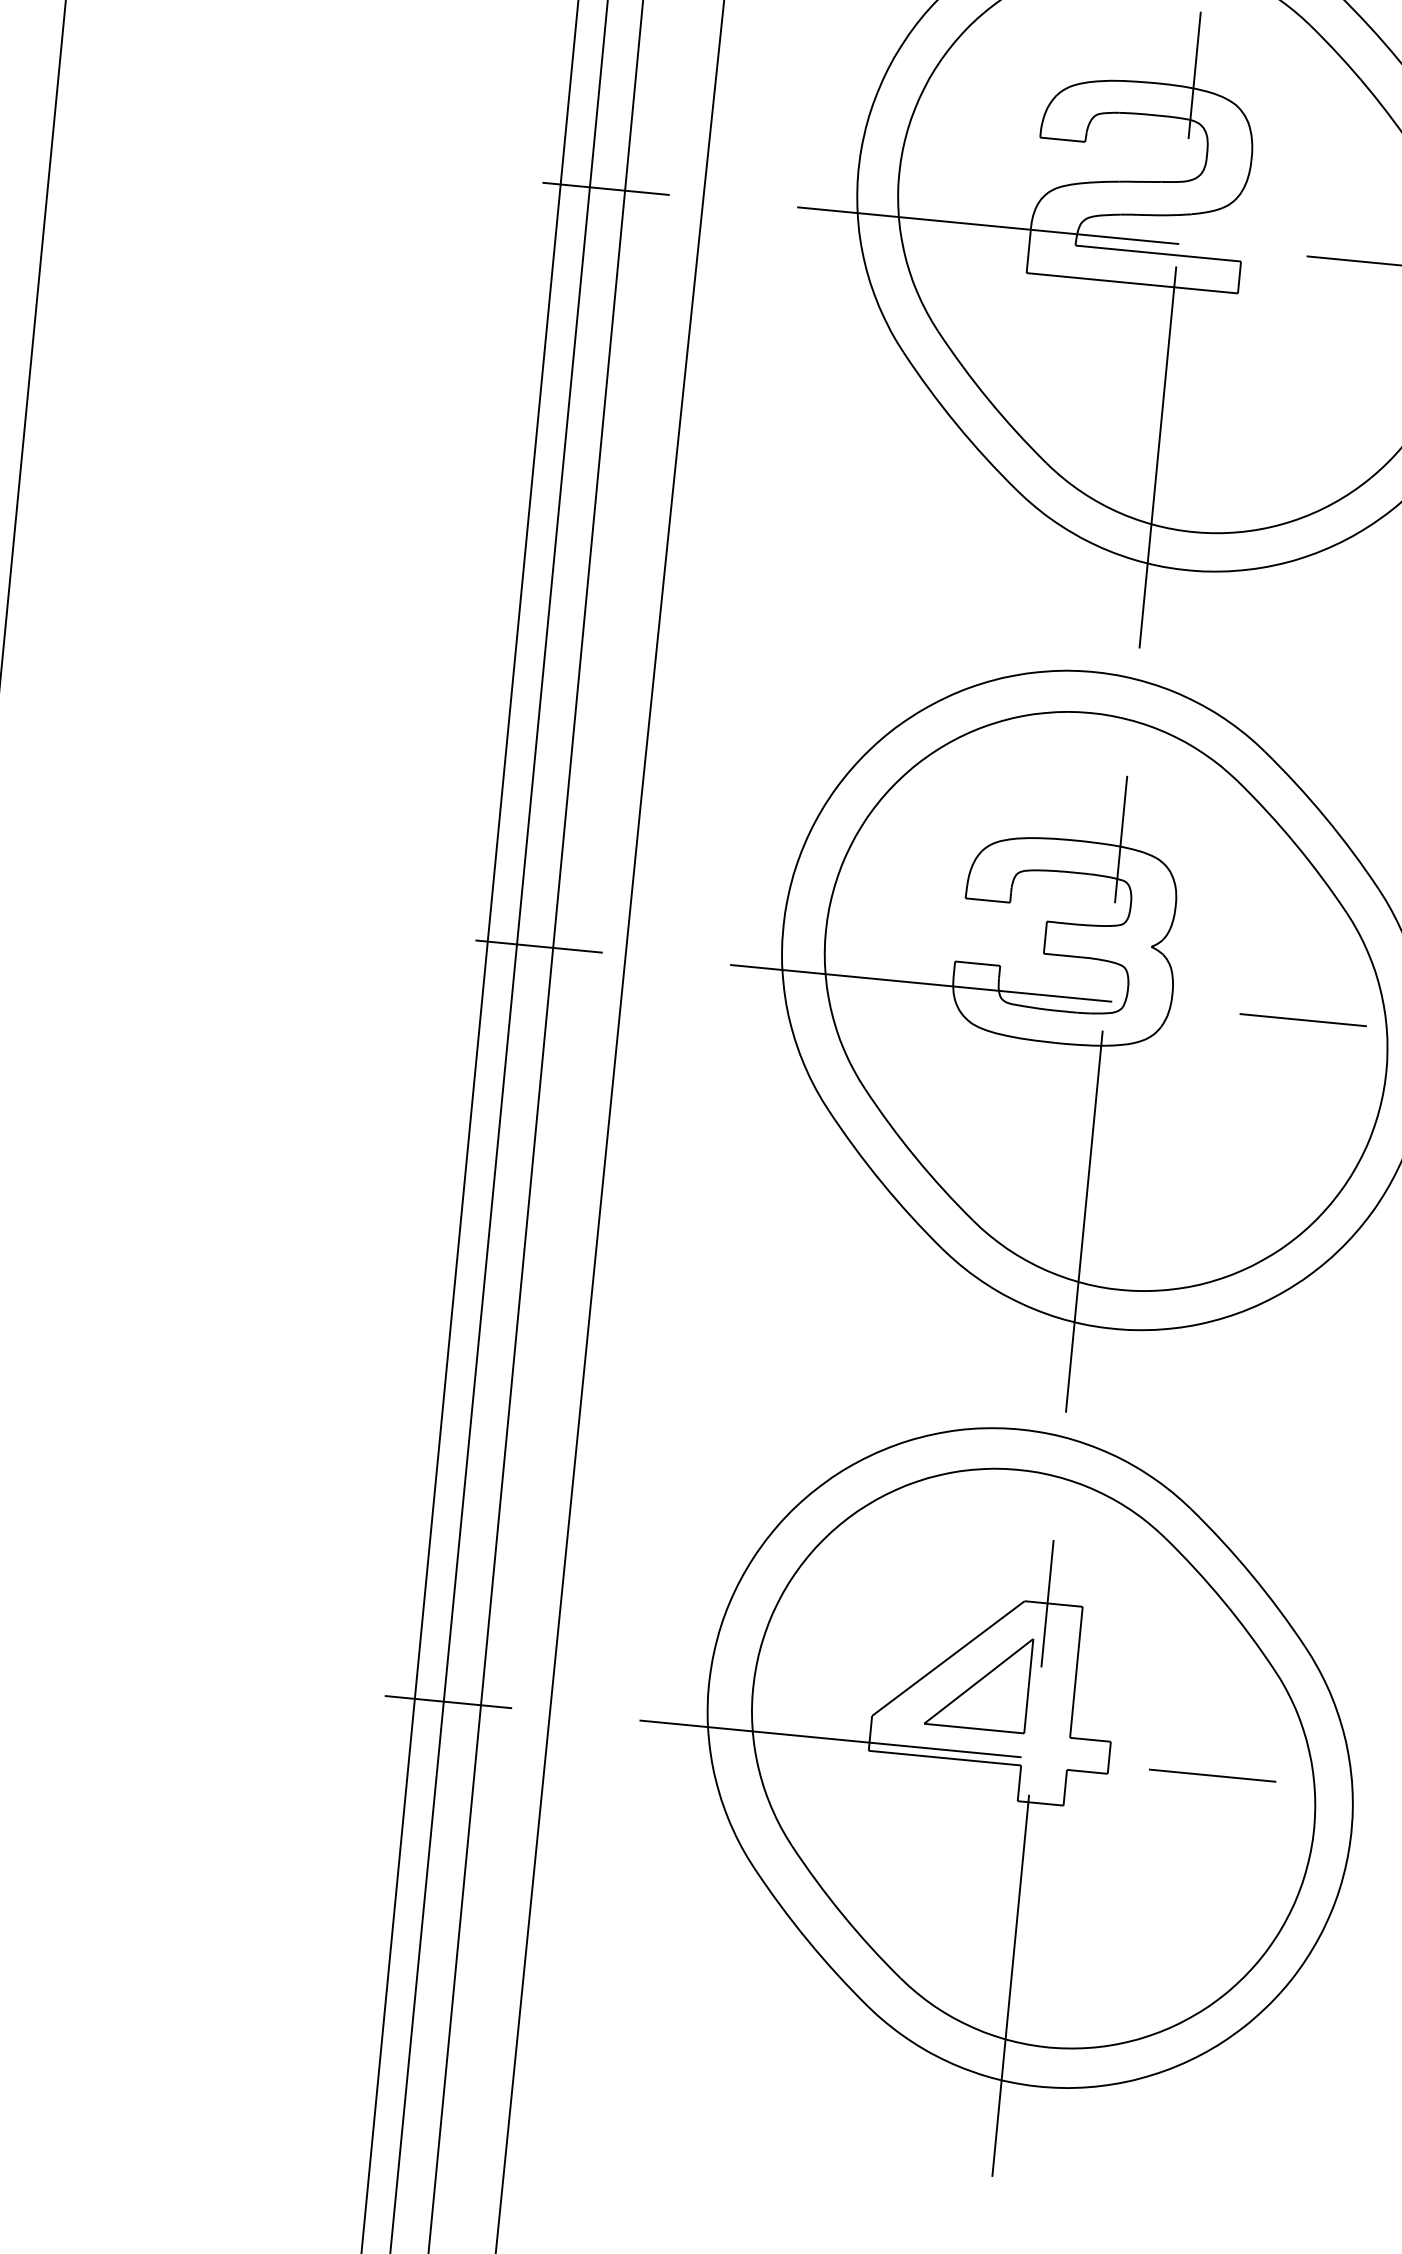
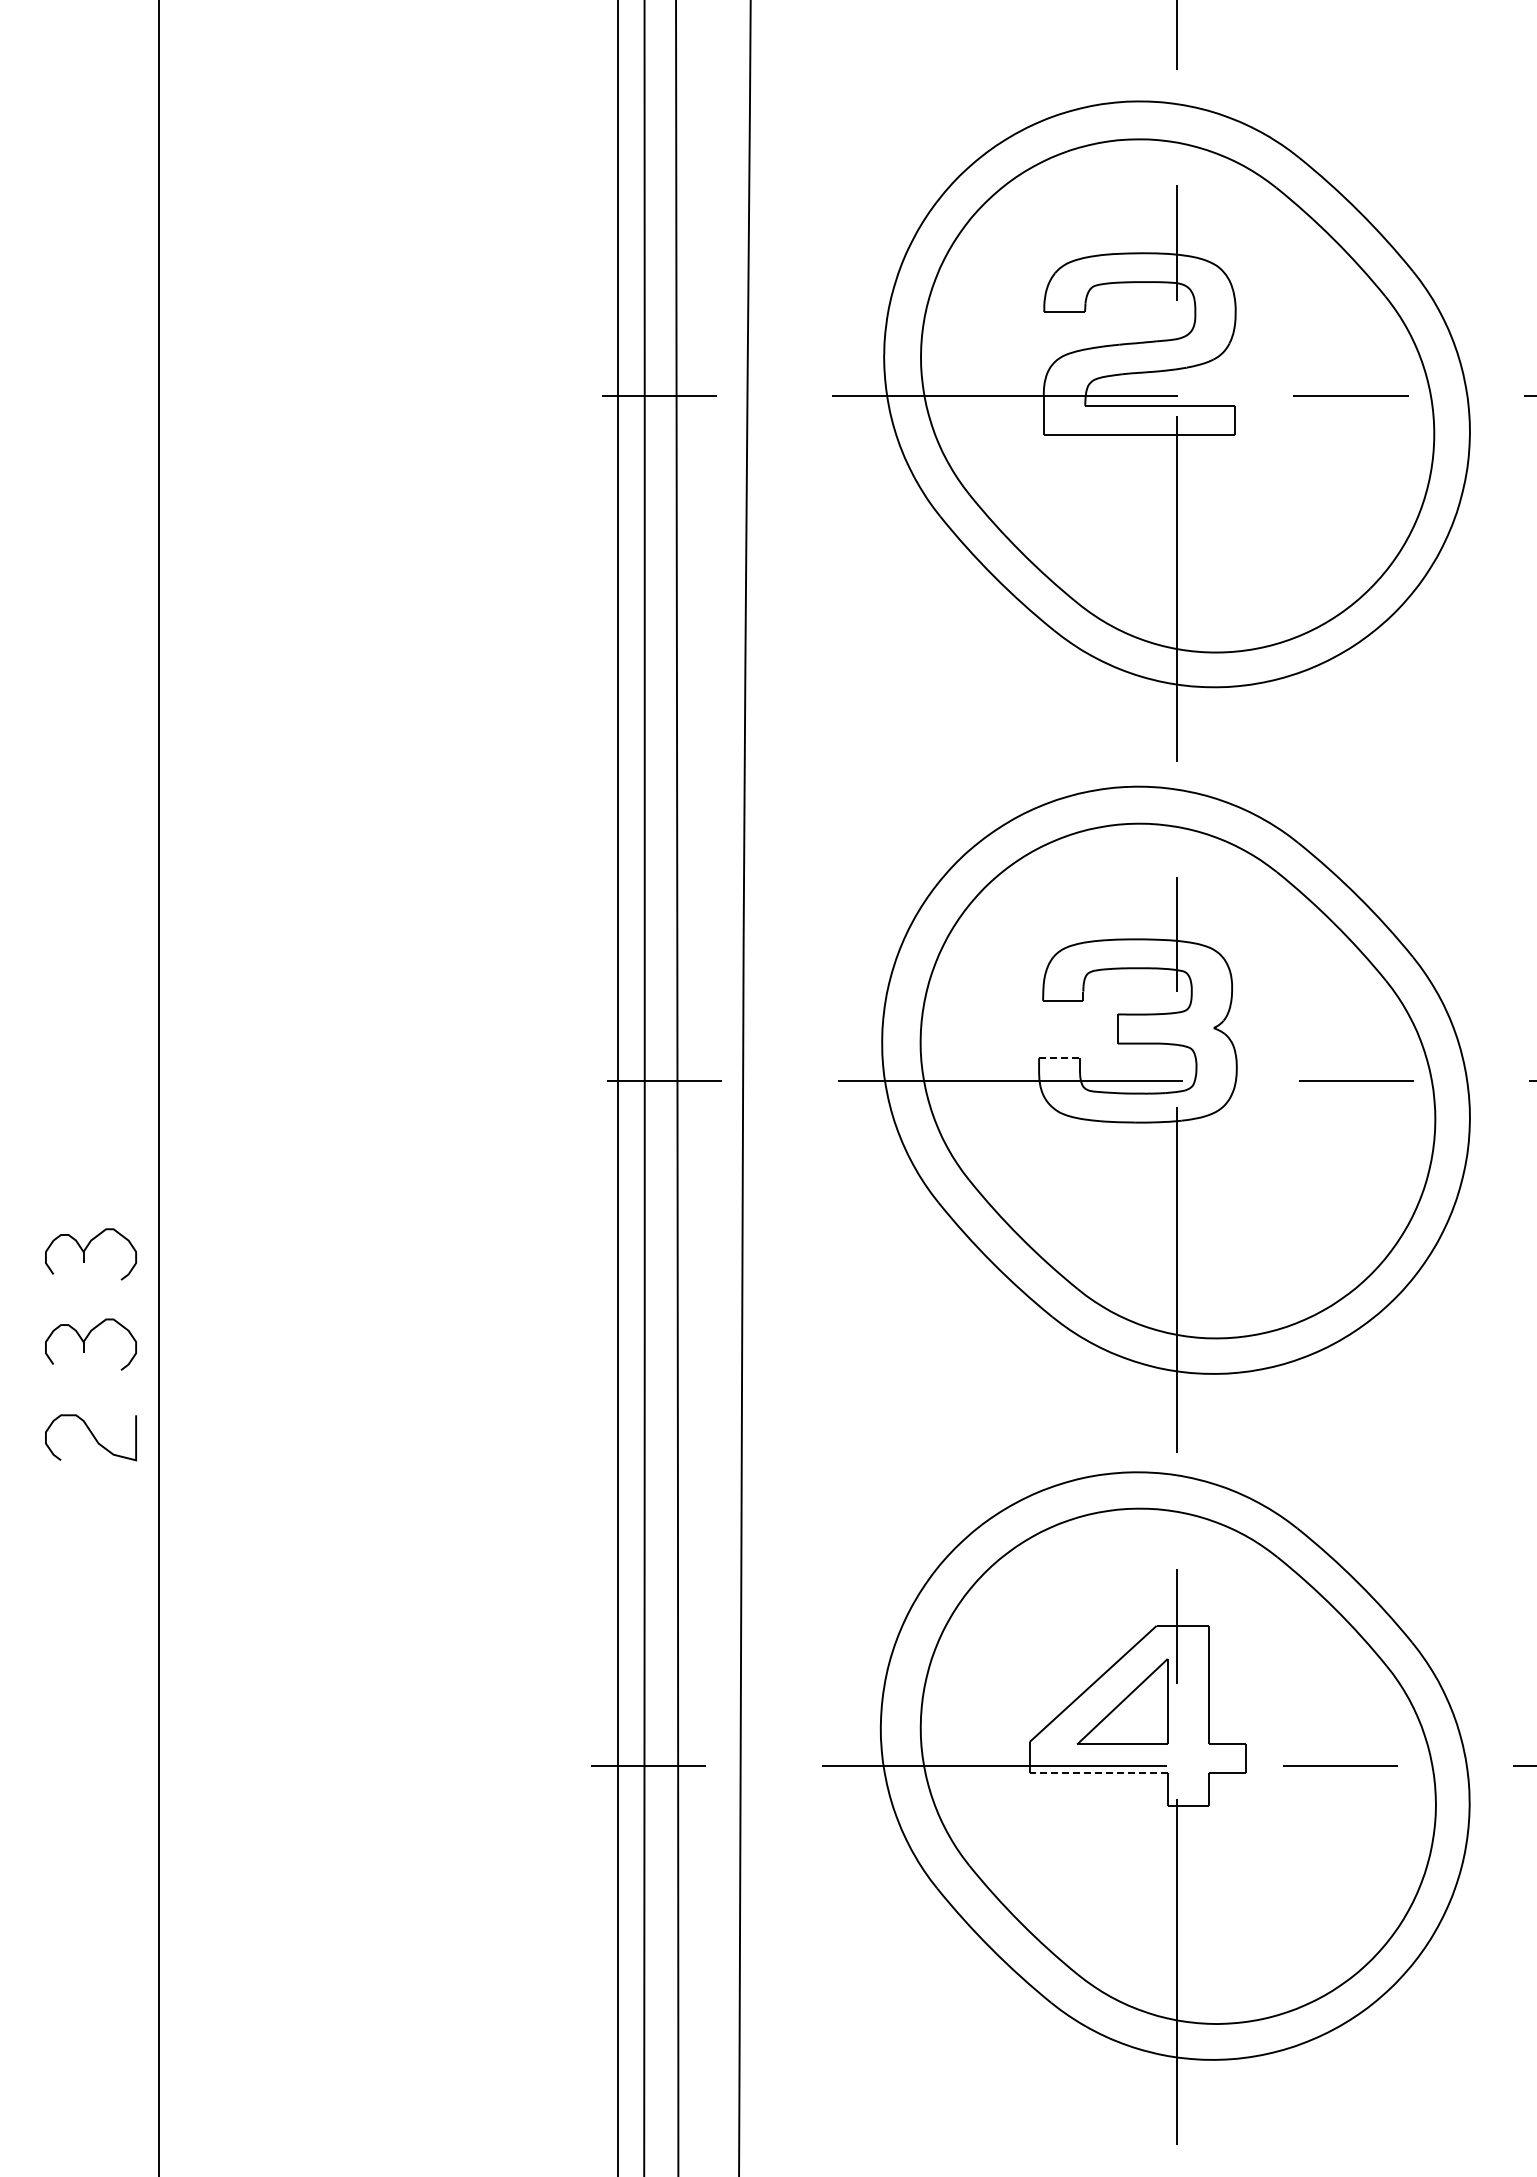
line: (978, 964) -> (1060, 1058), solid -> dashed
line: (944, 1758) -> (1098, 1773), solid -> dashed

